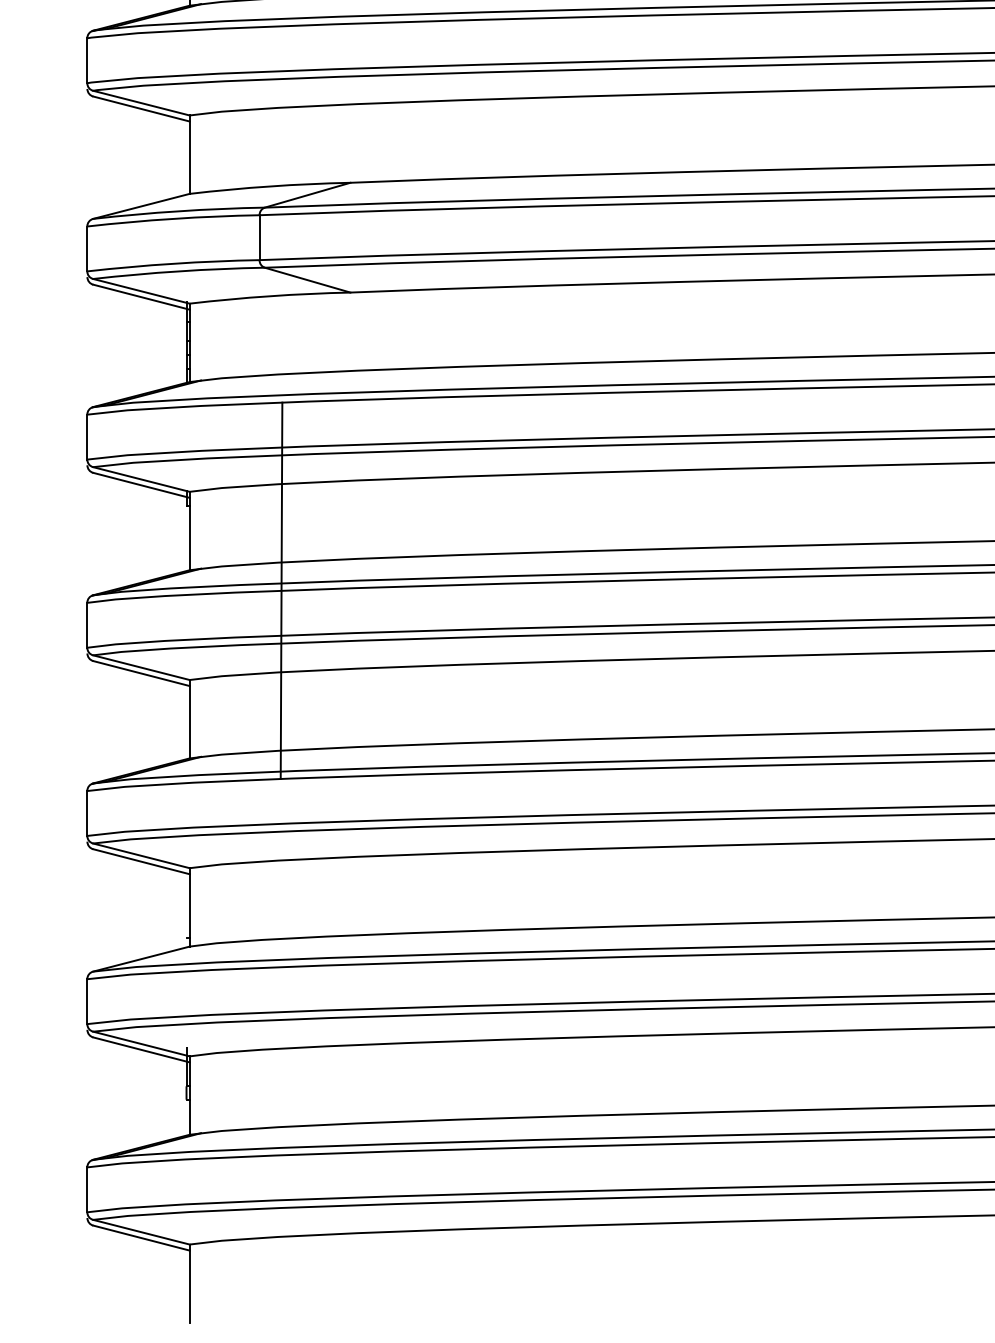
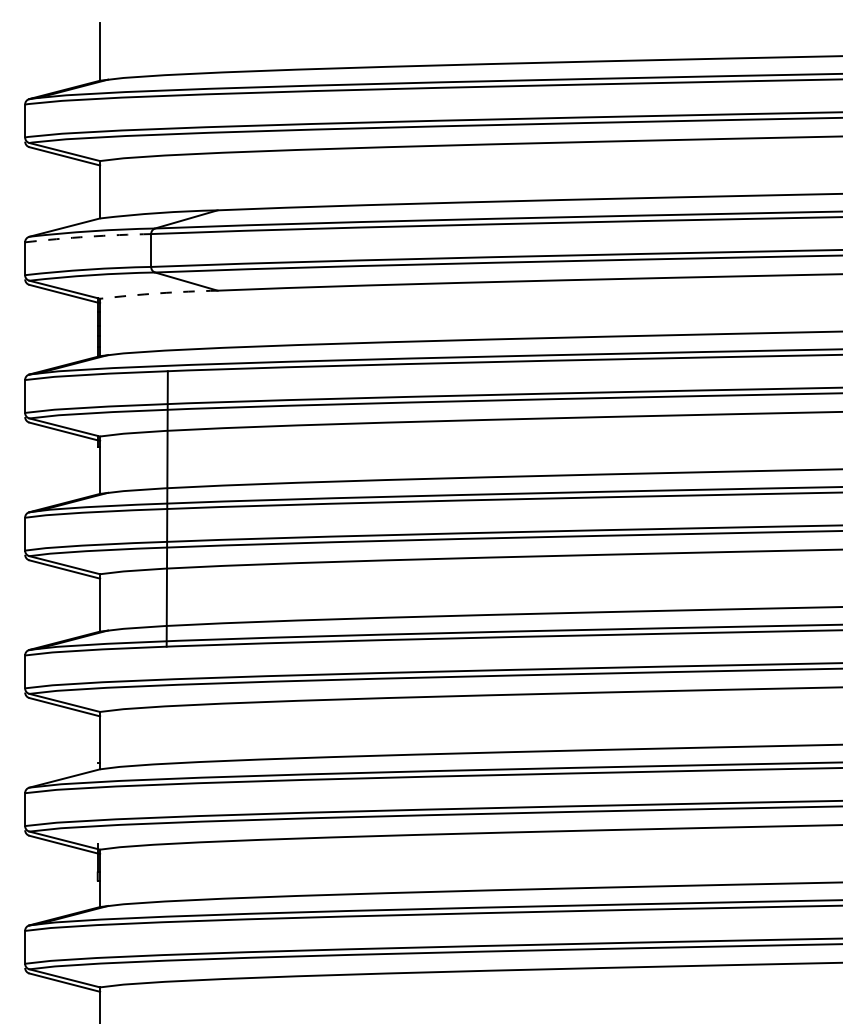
arc: (173, 218) -> (88, 236), solid -> dashed
arc: (269, 296) -> (158, 293), solid -> dashed

